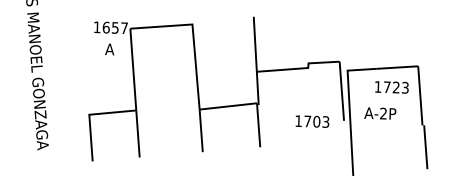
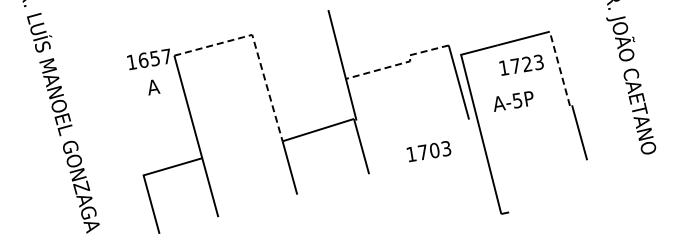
line: (193, 36) -> (256, 49), solid -> dashed
line: (301, 68) -> (401, 63), solid -> dashed
line: (420, 95) -> (559, 68), solid -> dashed
text: (383, 113) -> (517, 100), A-2P -> A-5P
text: (311, 121) -> (428, 151), moved

